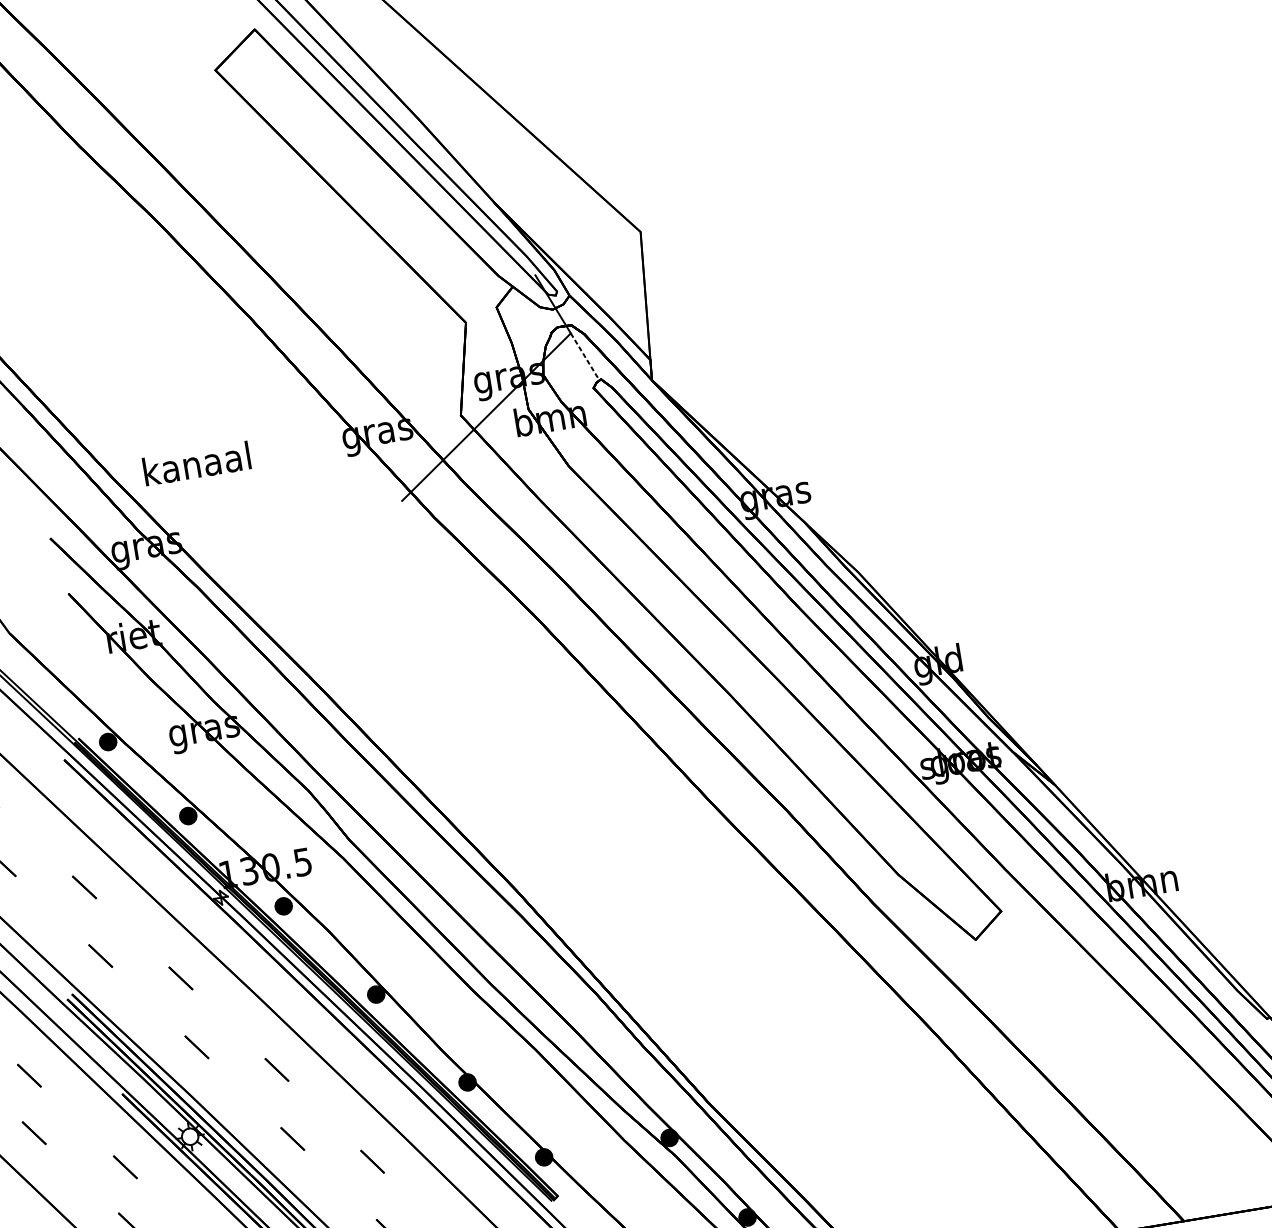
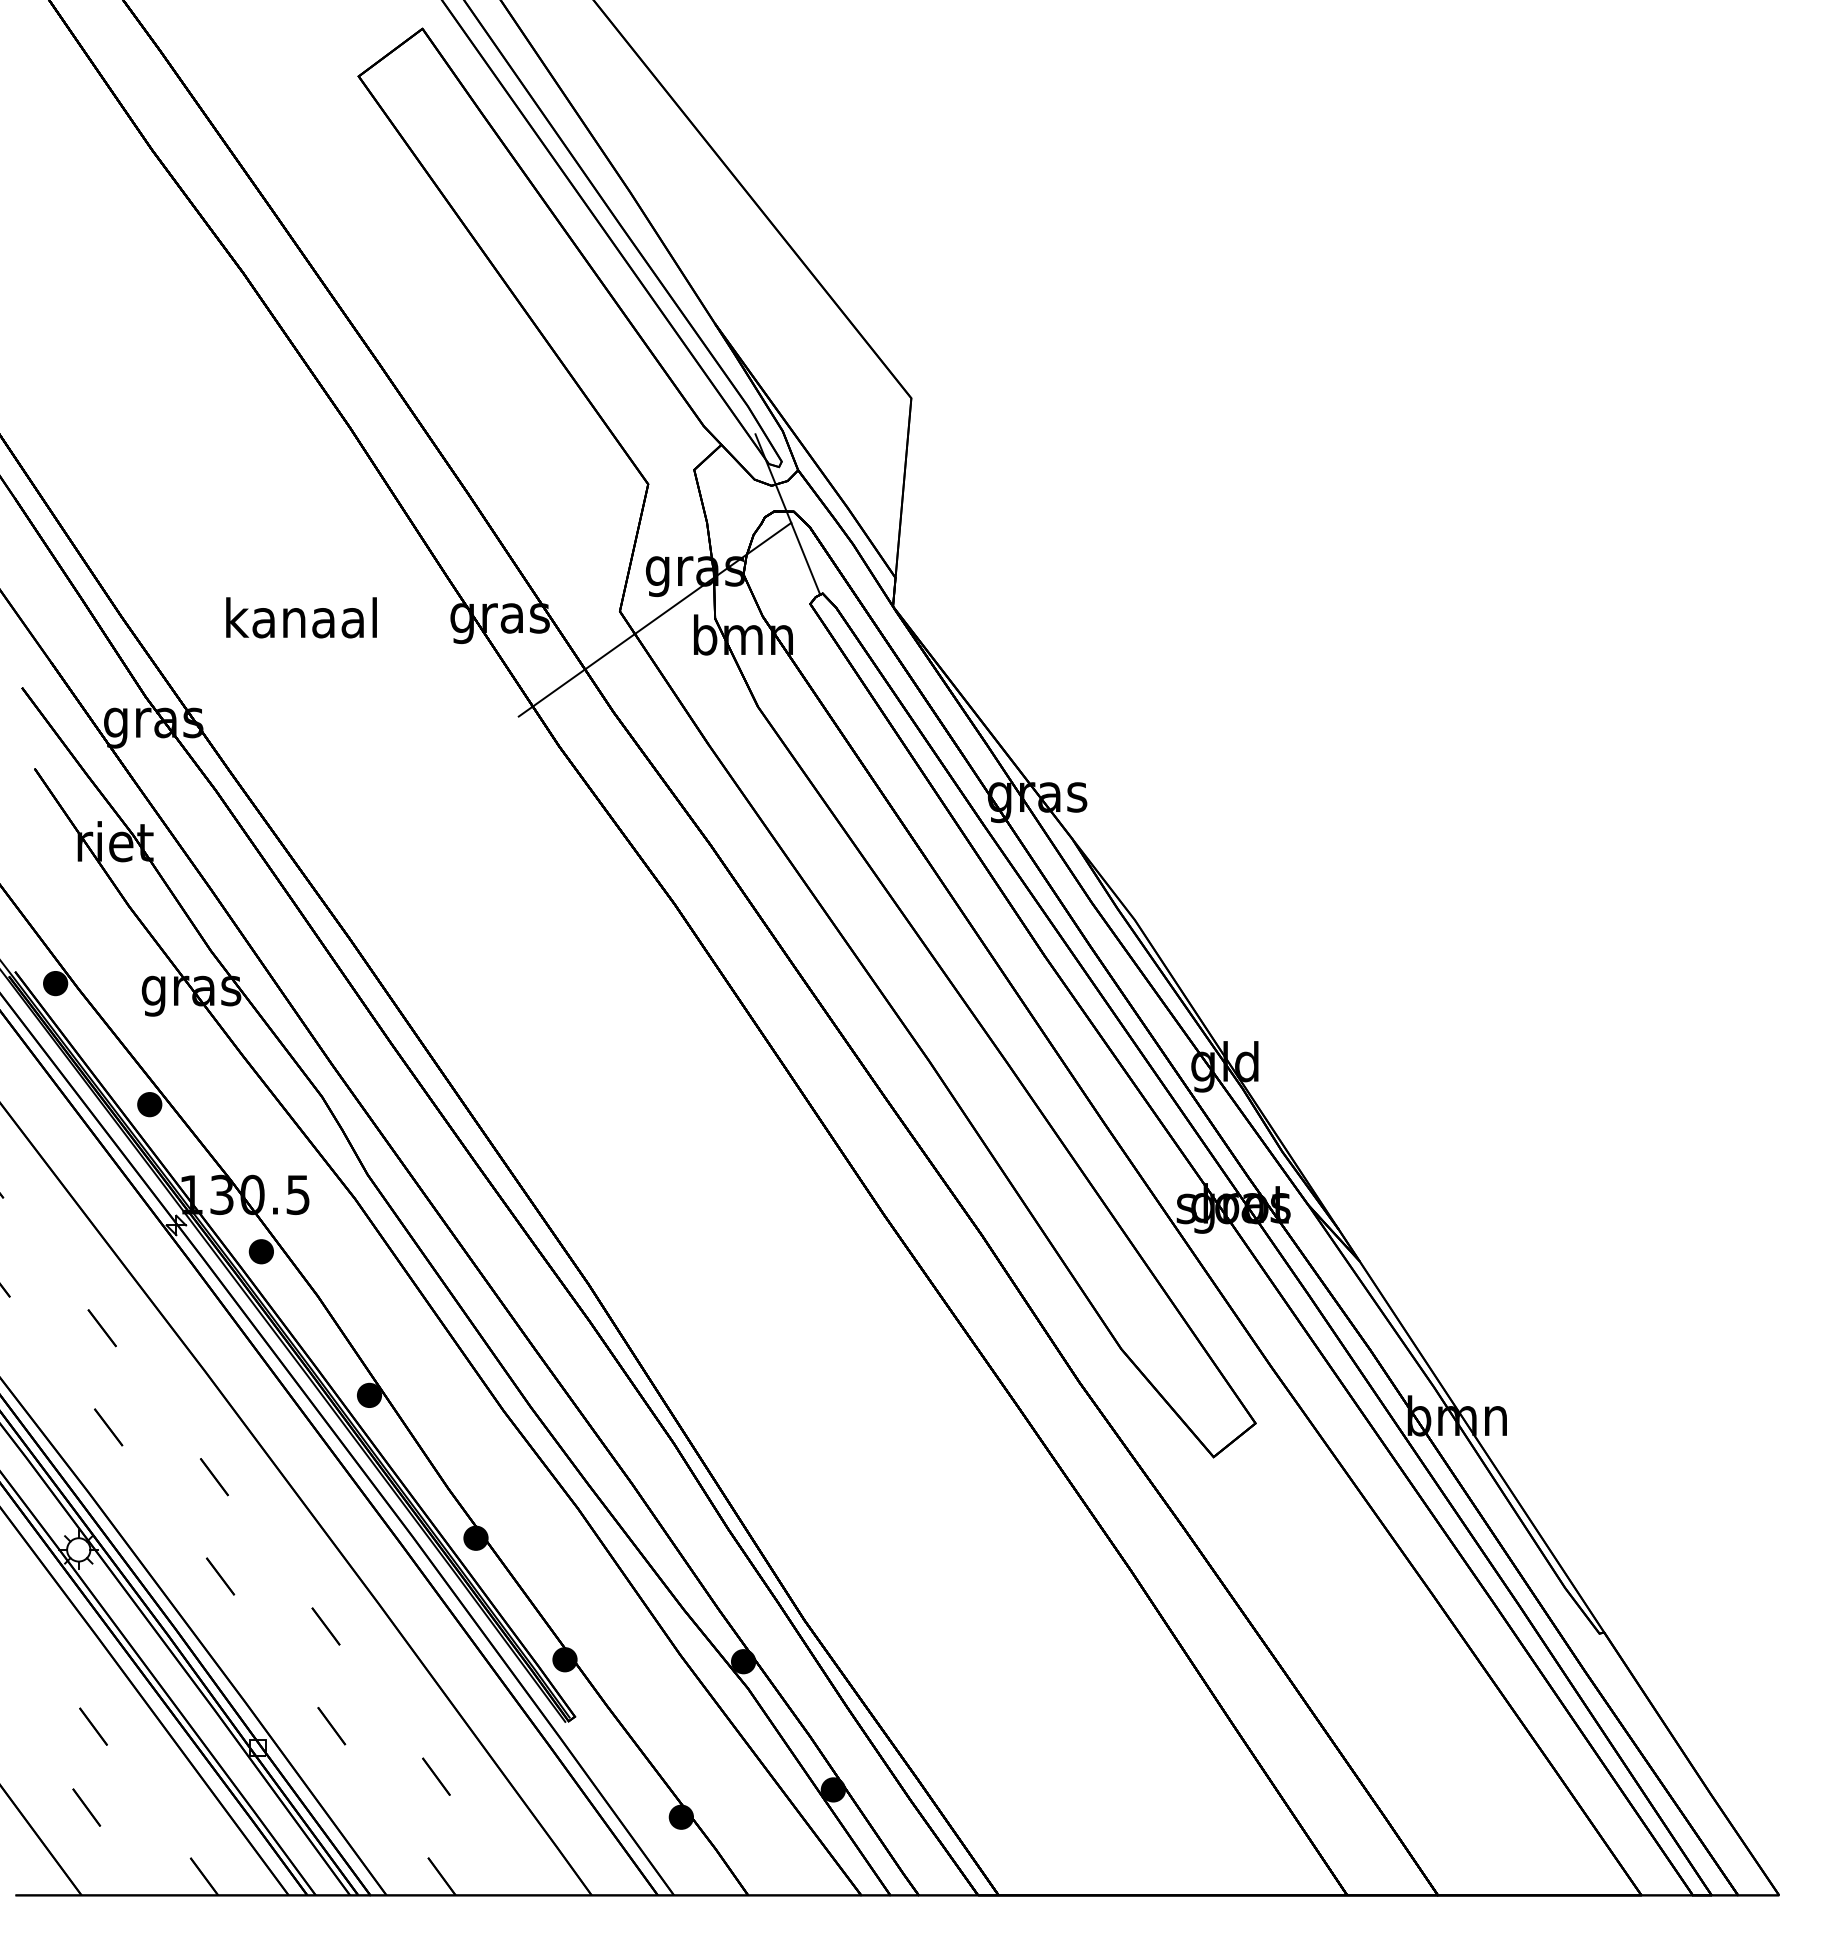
line: (584, 356) -> (805, 558), dashed -> solid
text: (196, 463) -> (301, 617), moved

